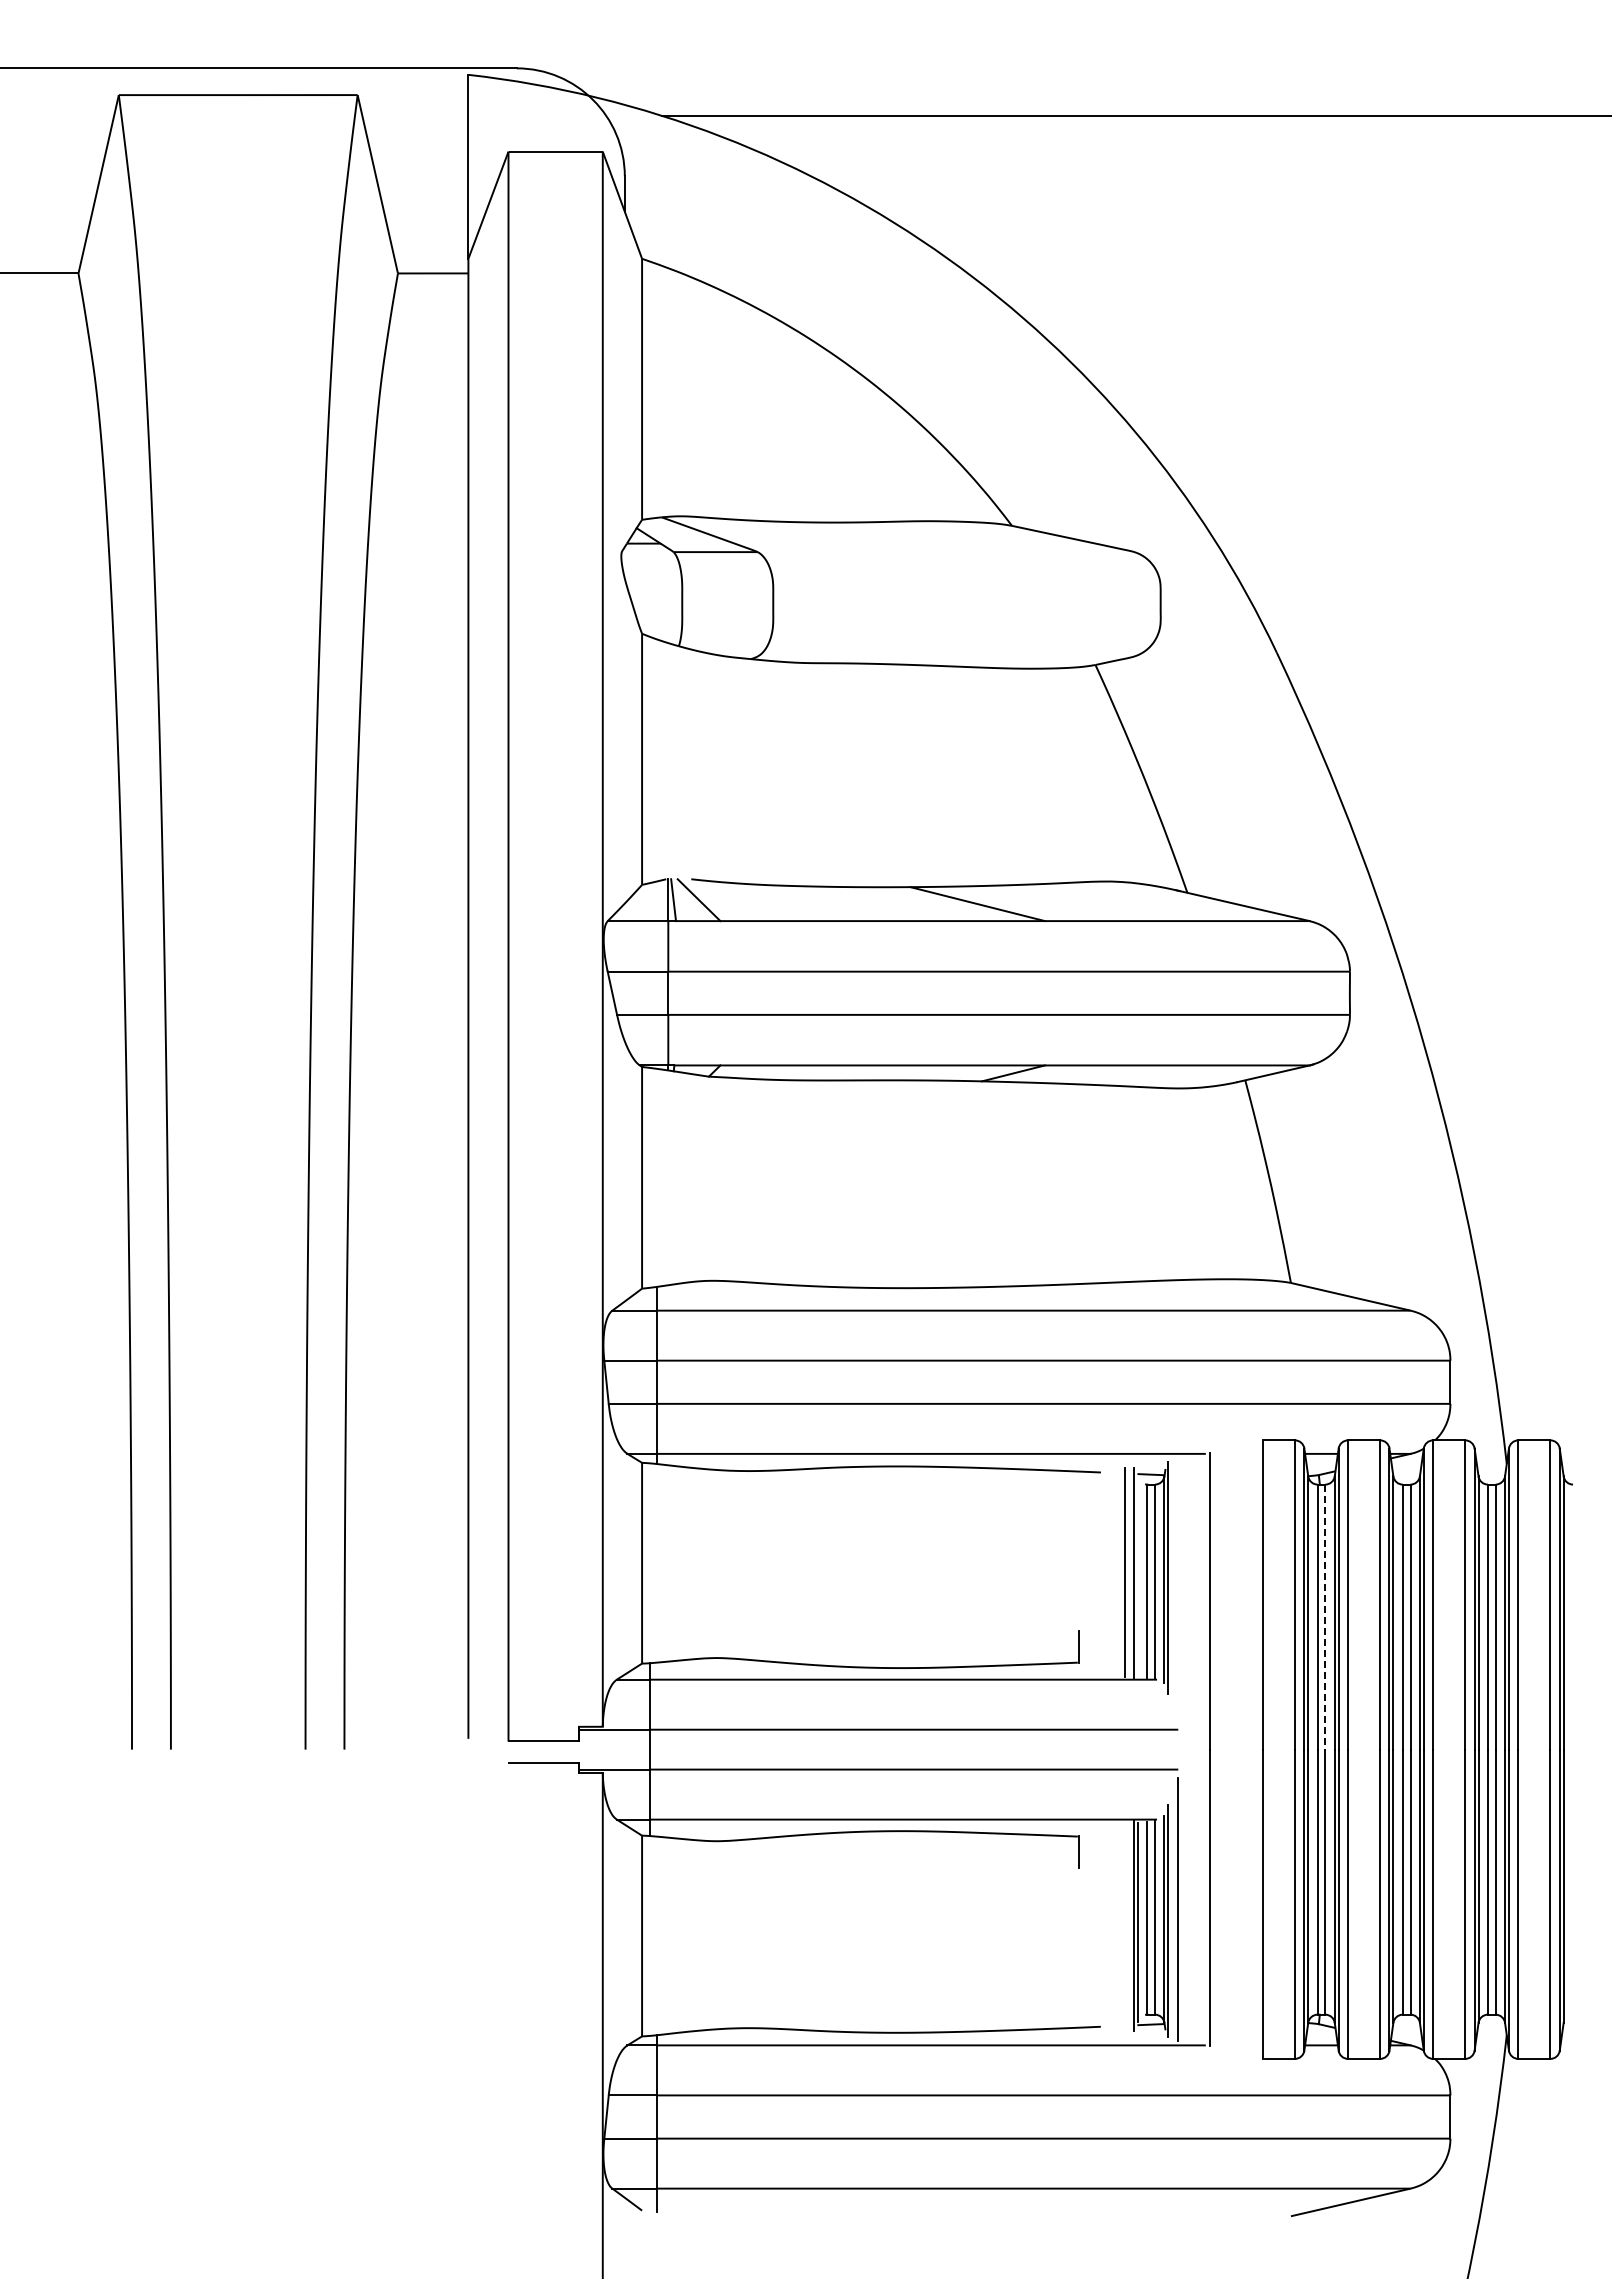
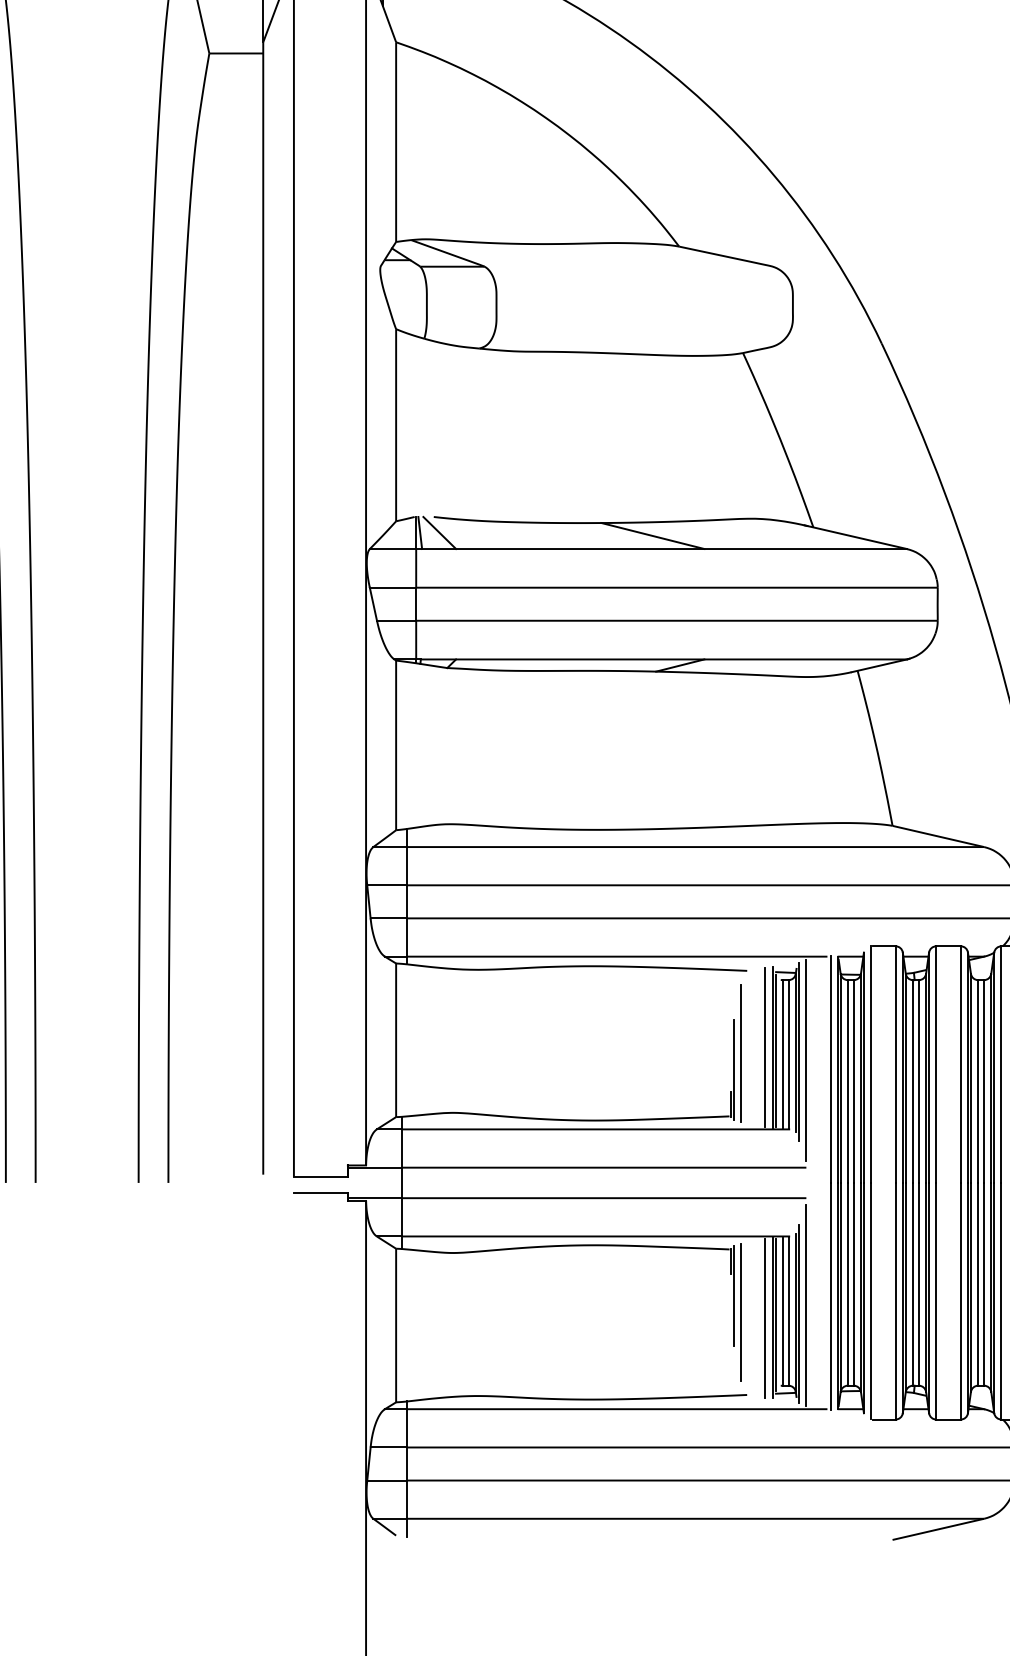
line: (1137, 1576) -> (775, 1050), added
line: (1092, 1580) -> (740, 1053), added
line: (1177, 1589) -> (805, 1060), added
line: (1083, 1601) -> (733, 1069), added
line: (1325, 1617) -> (919, 1081), dashed -> solid
part: (1236, 1749) -> (850, 1182), added
line: (1083, 1897) -> (733, 1296), added
line: (1092, 1918) -> (740, 1312), added
line: (1124, 1926) -> (765, 1318), added

